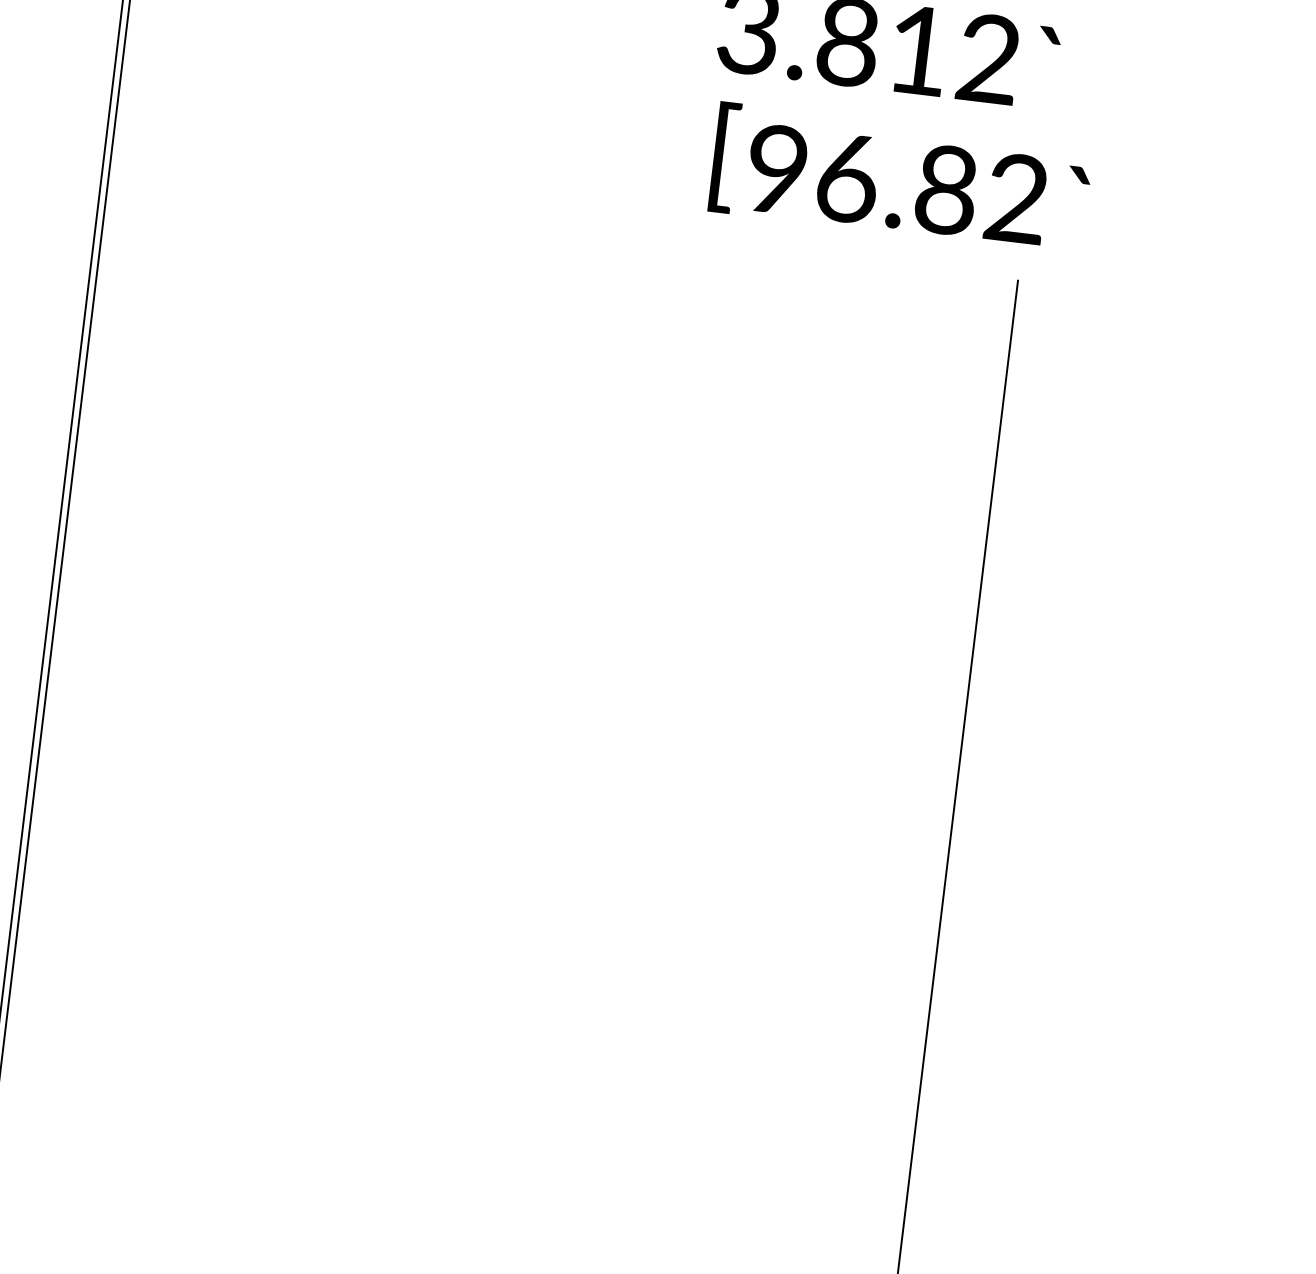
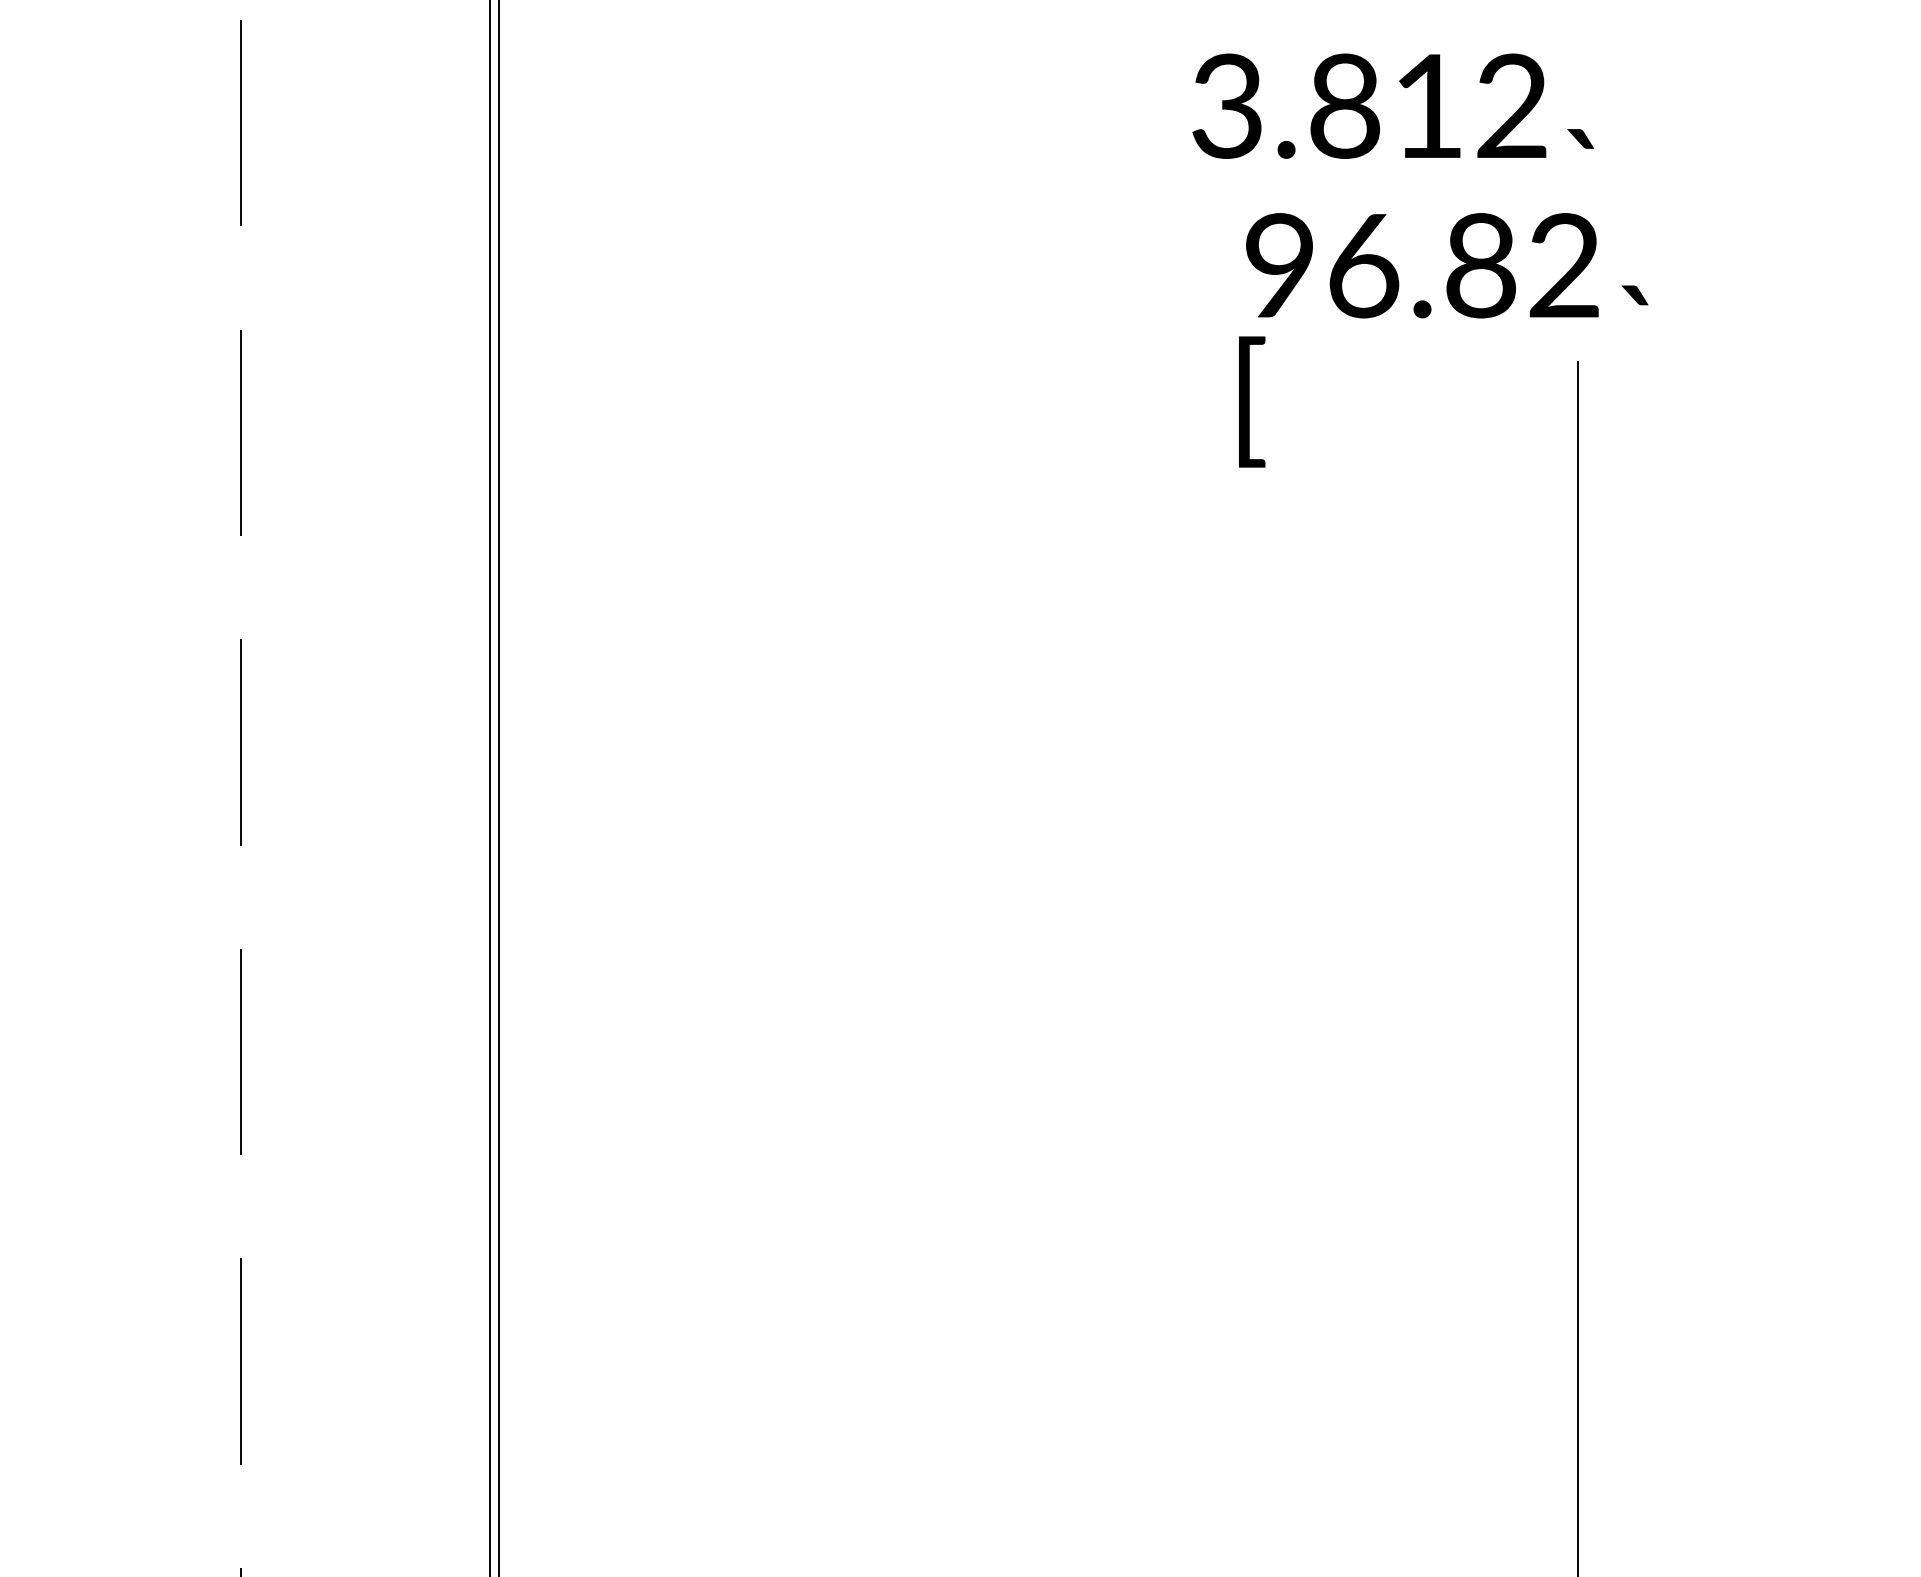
text: (1050, 35) -> (1580, 138), moved
text: (725, 157) -> (1252, 401), moved
text: (1079, 175) -> (1634, 295), moved

